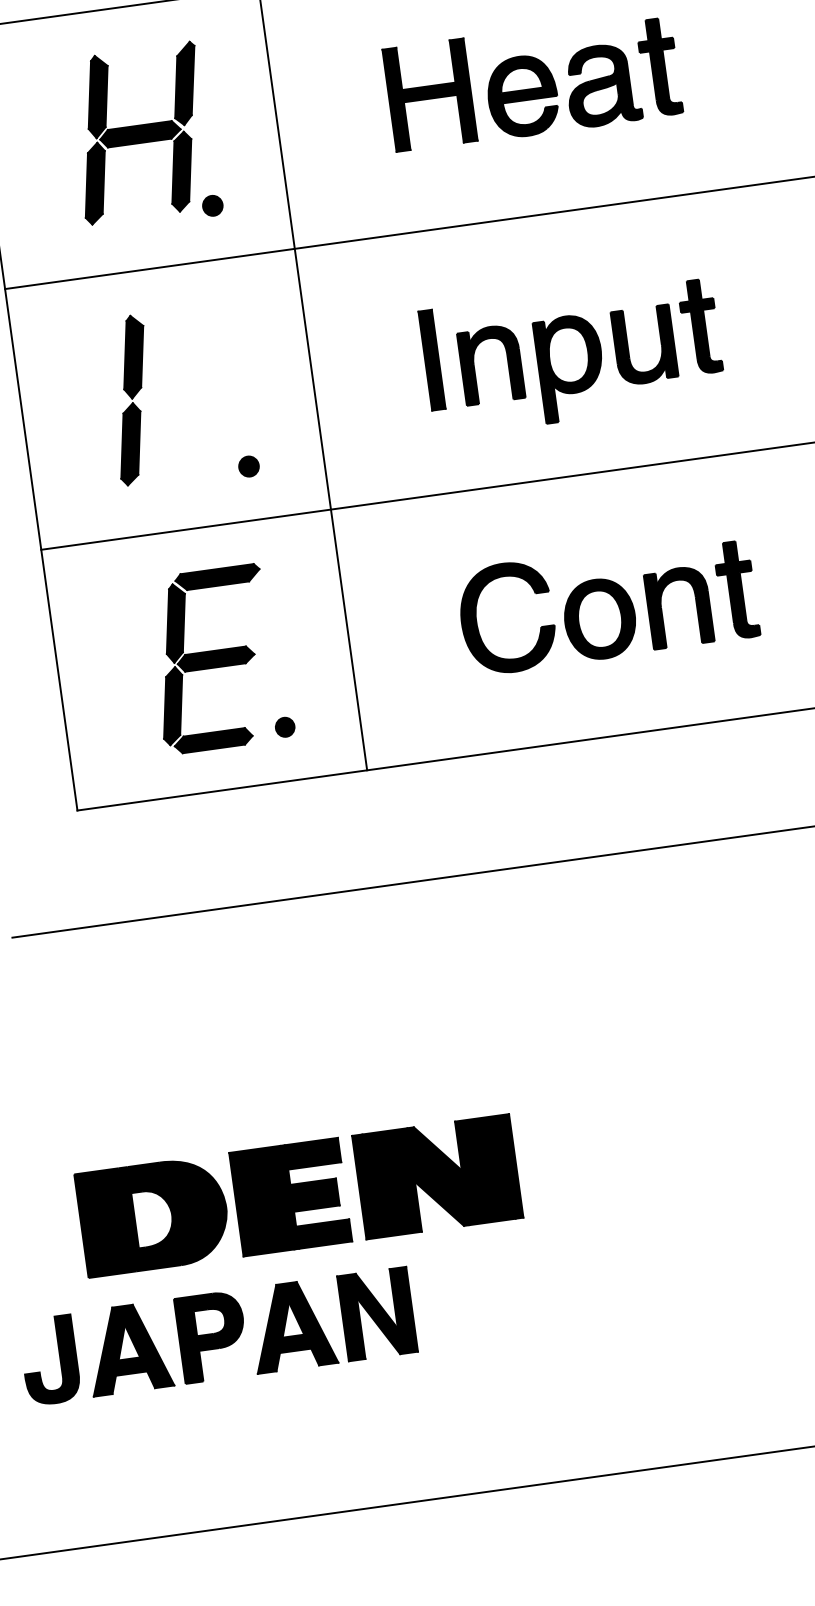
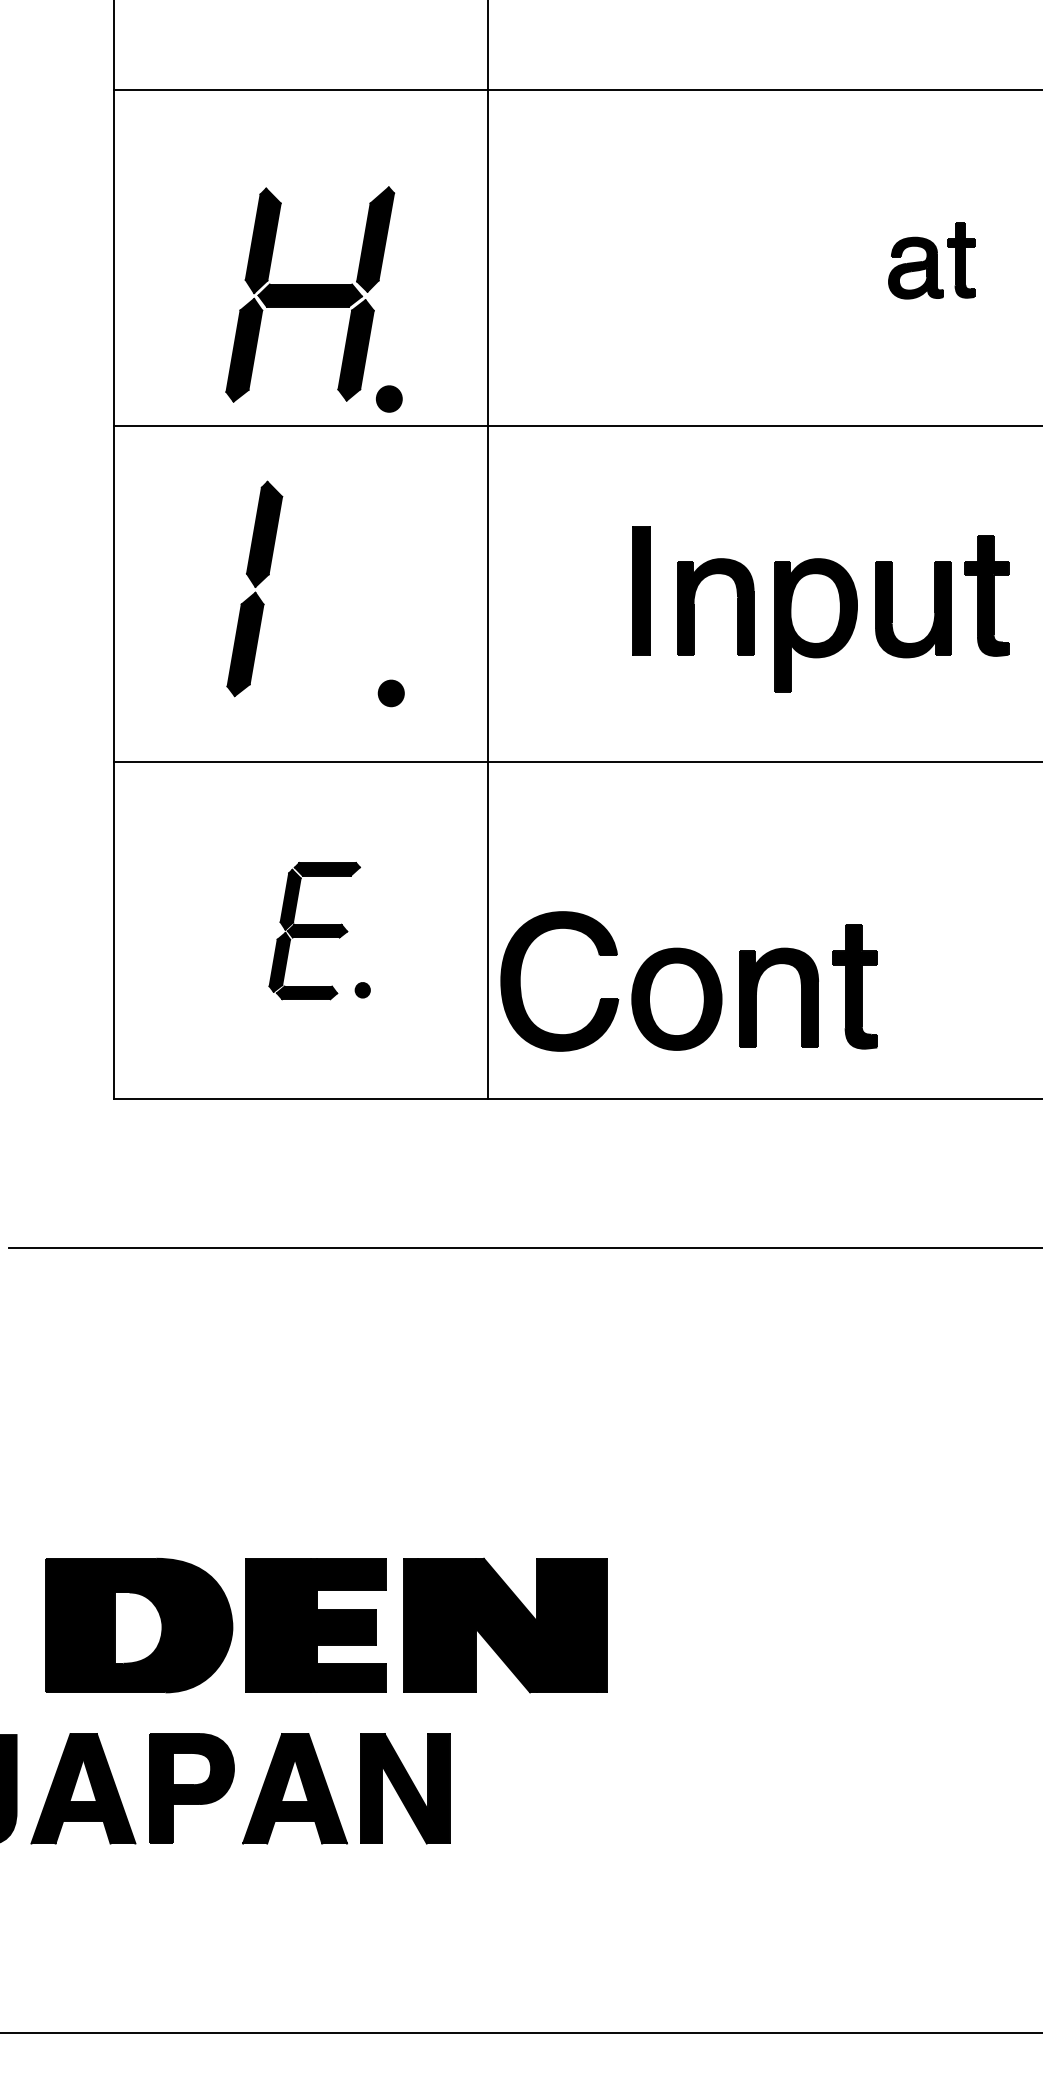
part: (621, 72) -> (931, 260), size x0.6
part: (471, 90) -> (739, 256), removed
part: (143, 136) -> (313, 299), moved
part: (607, 604) -> (688, 981), moved
part: (218, 658) -> (319, 930), size x0.6

